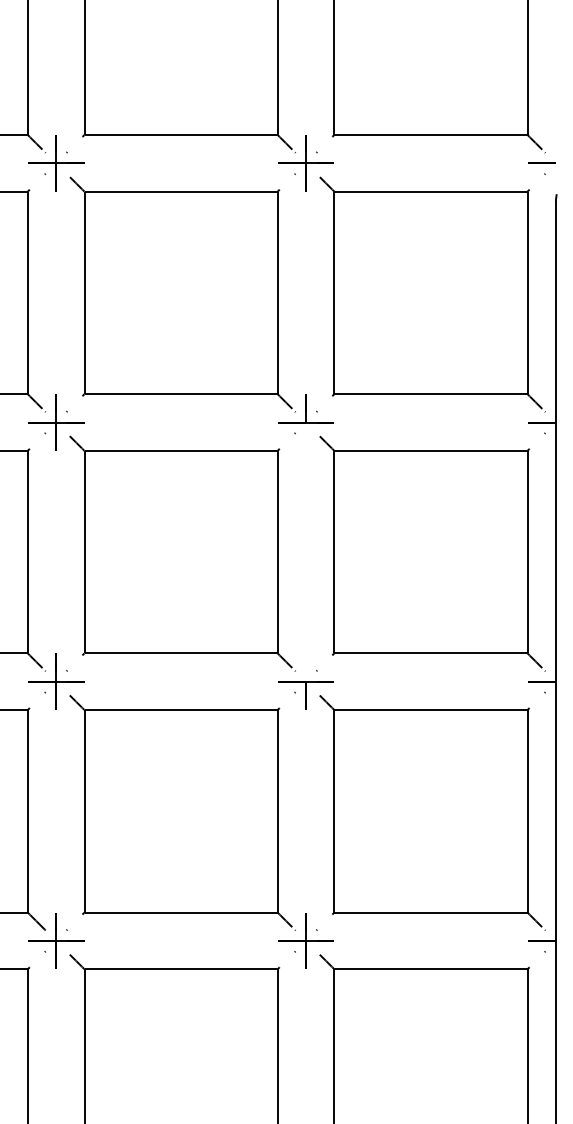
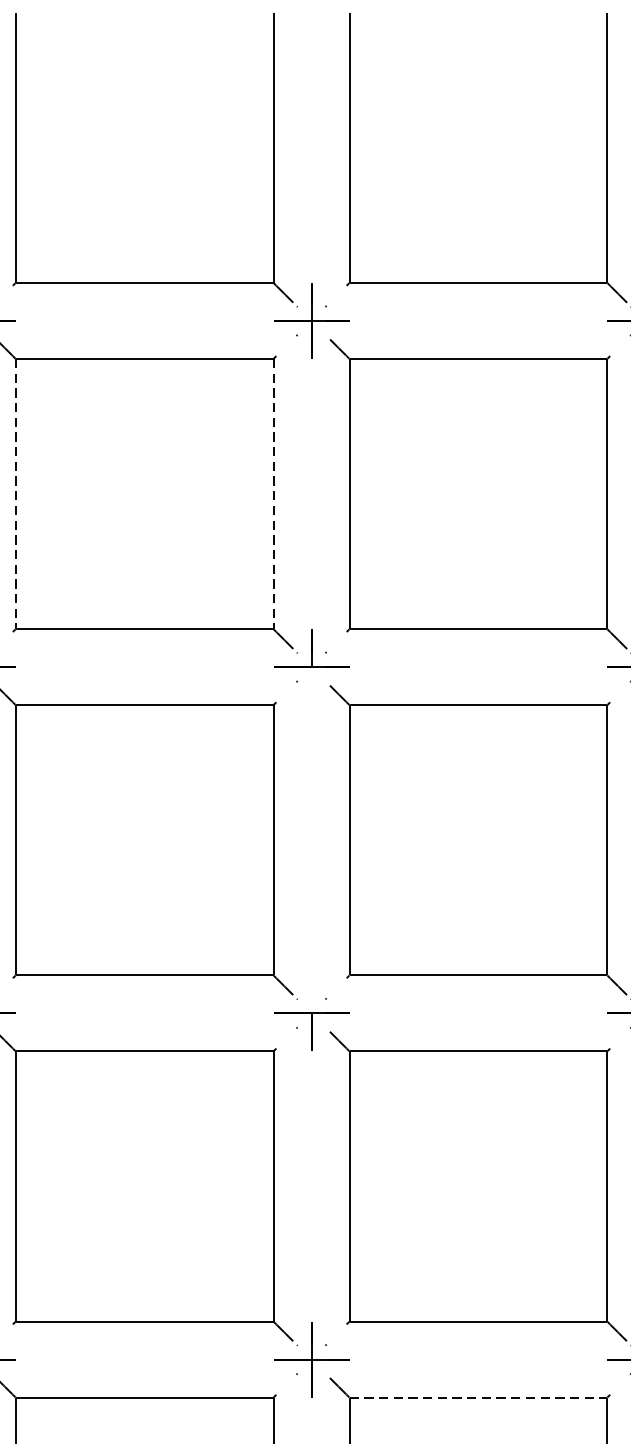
line: (84, 293) -> (15, 494), solid -> dashed
line: (277, 293) -> (273, 494), solid -> dashed
line: (430, 969) -> (477, 1397), solid -> dashed

